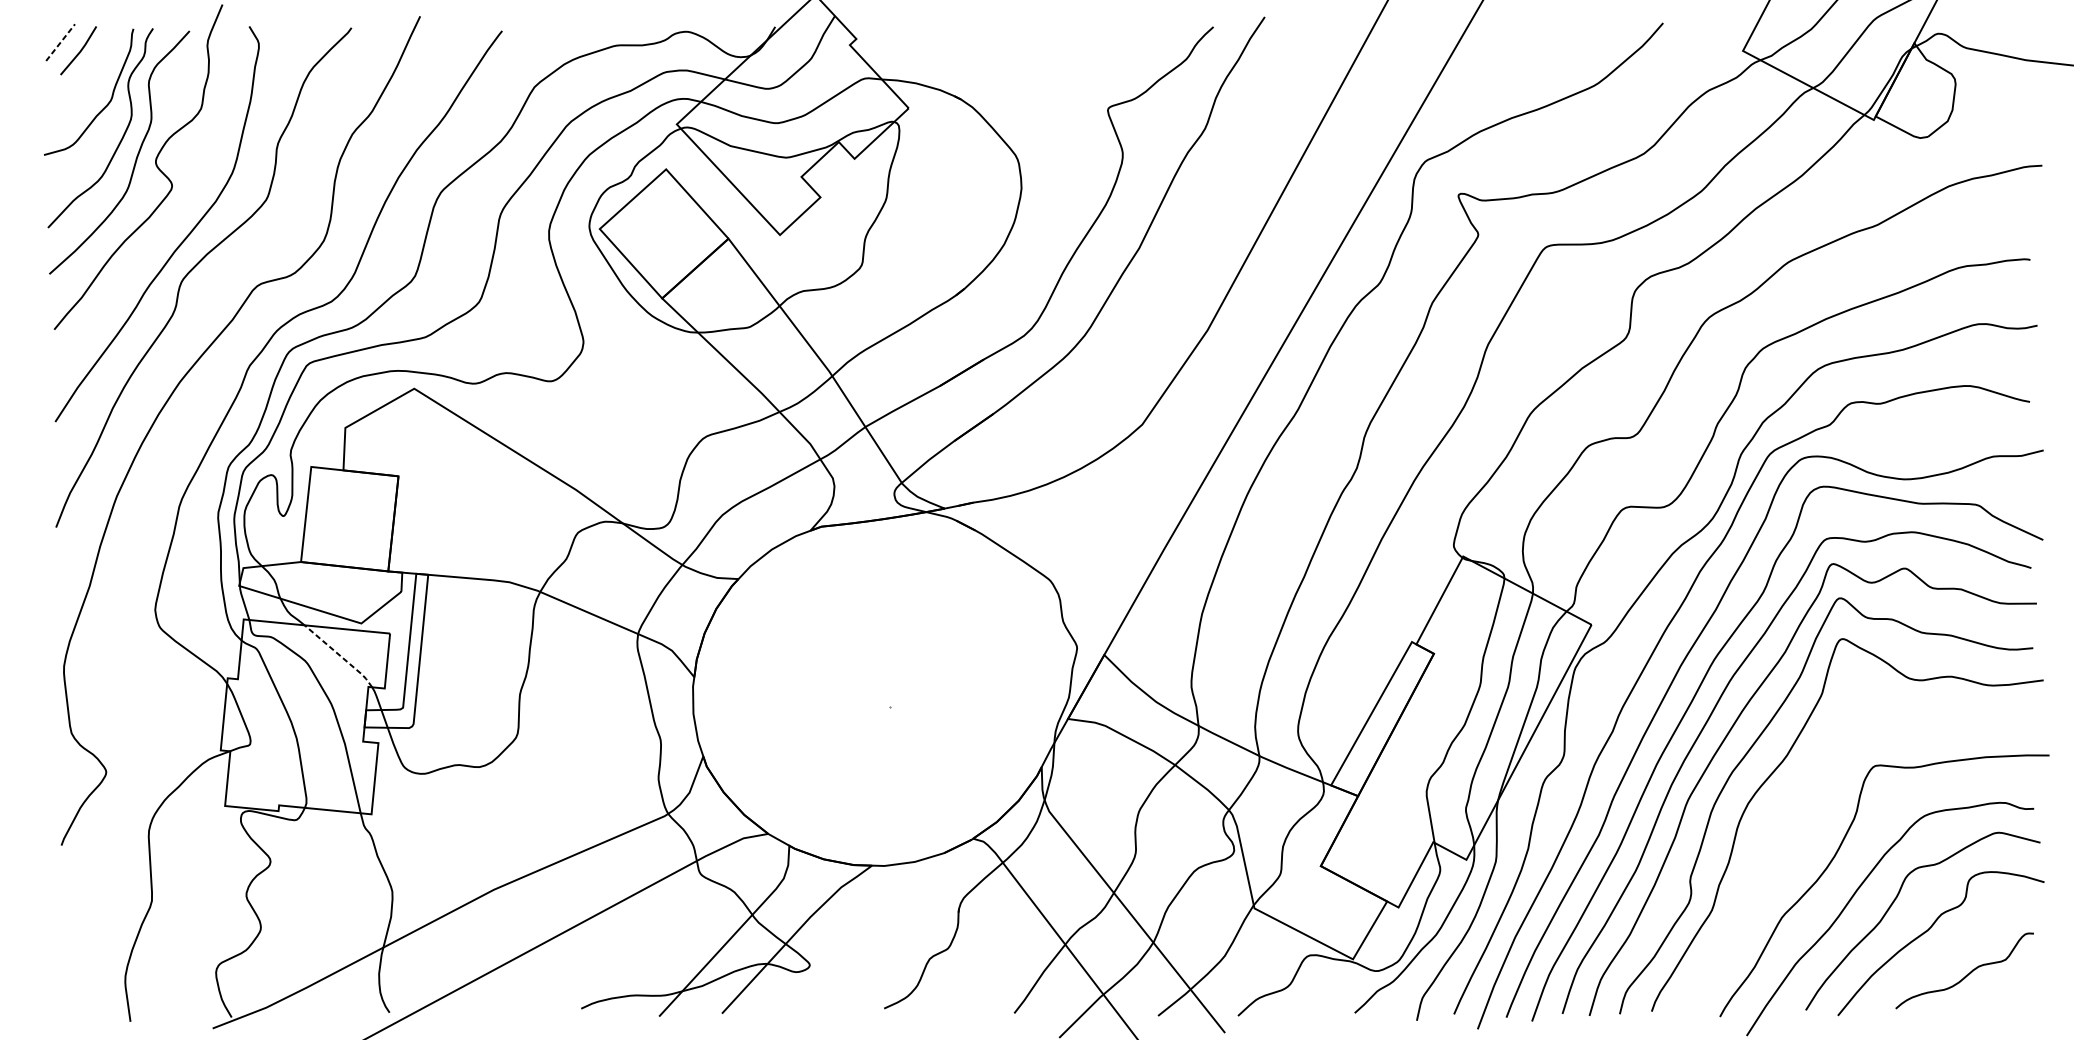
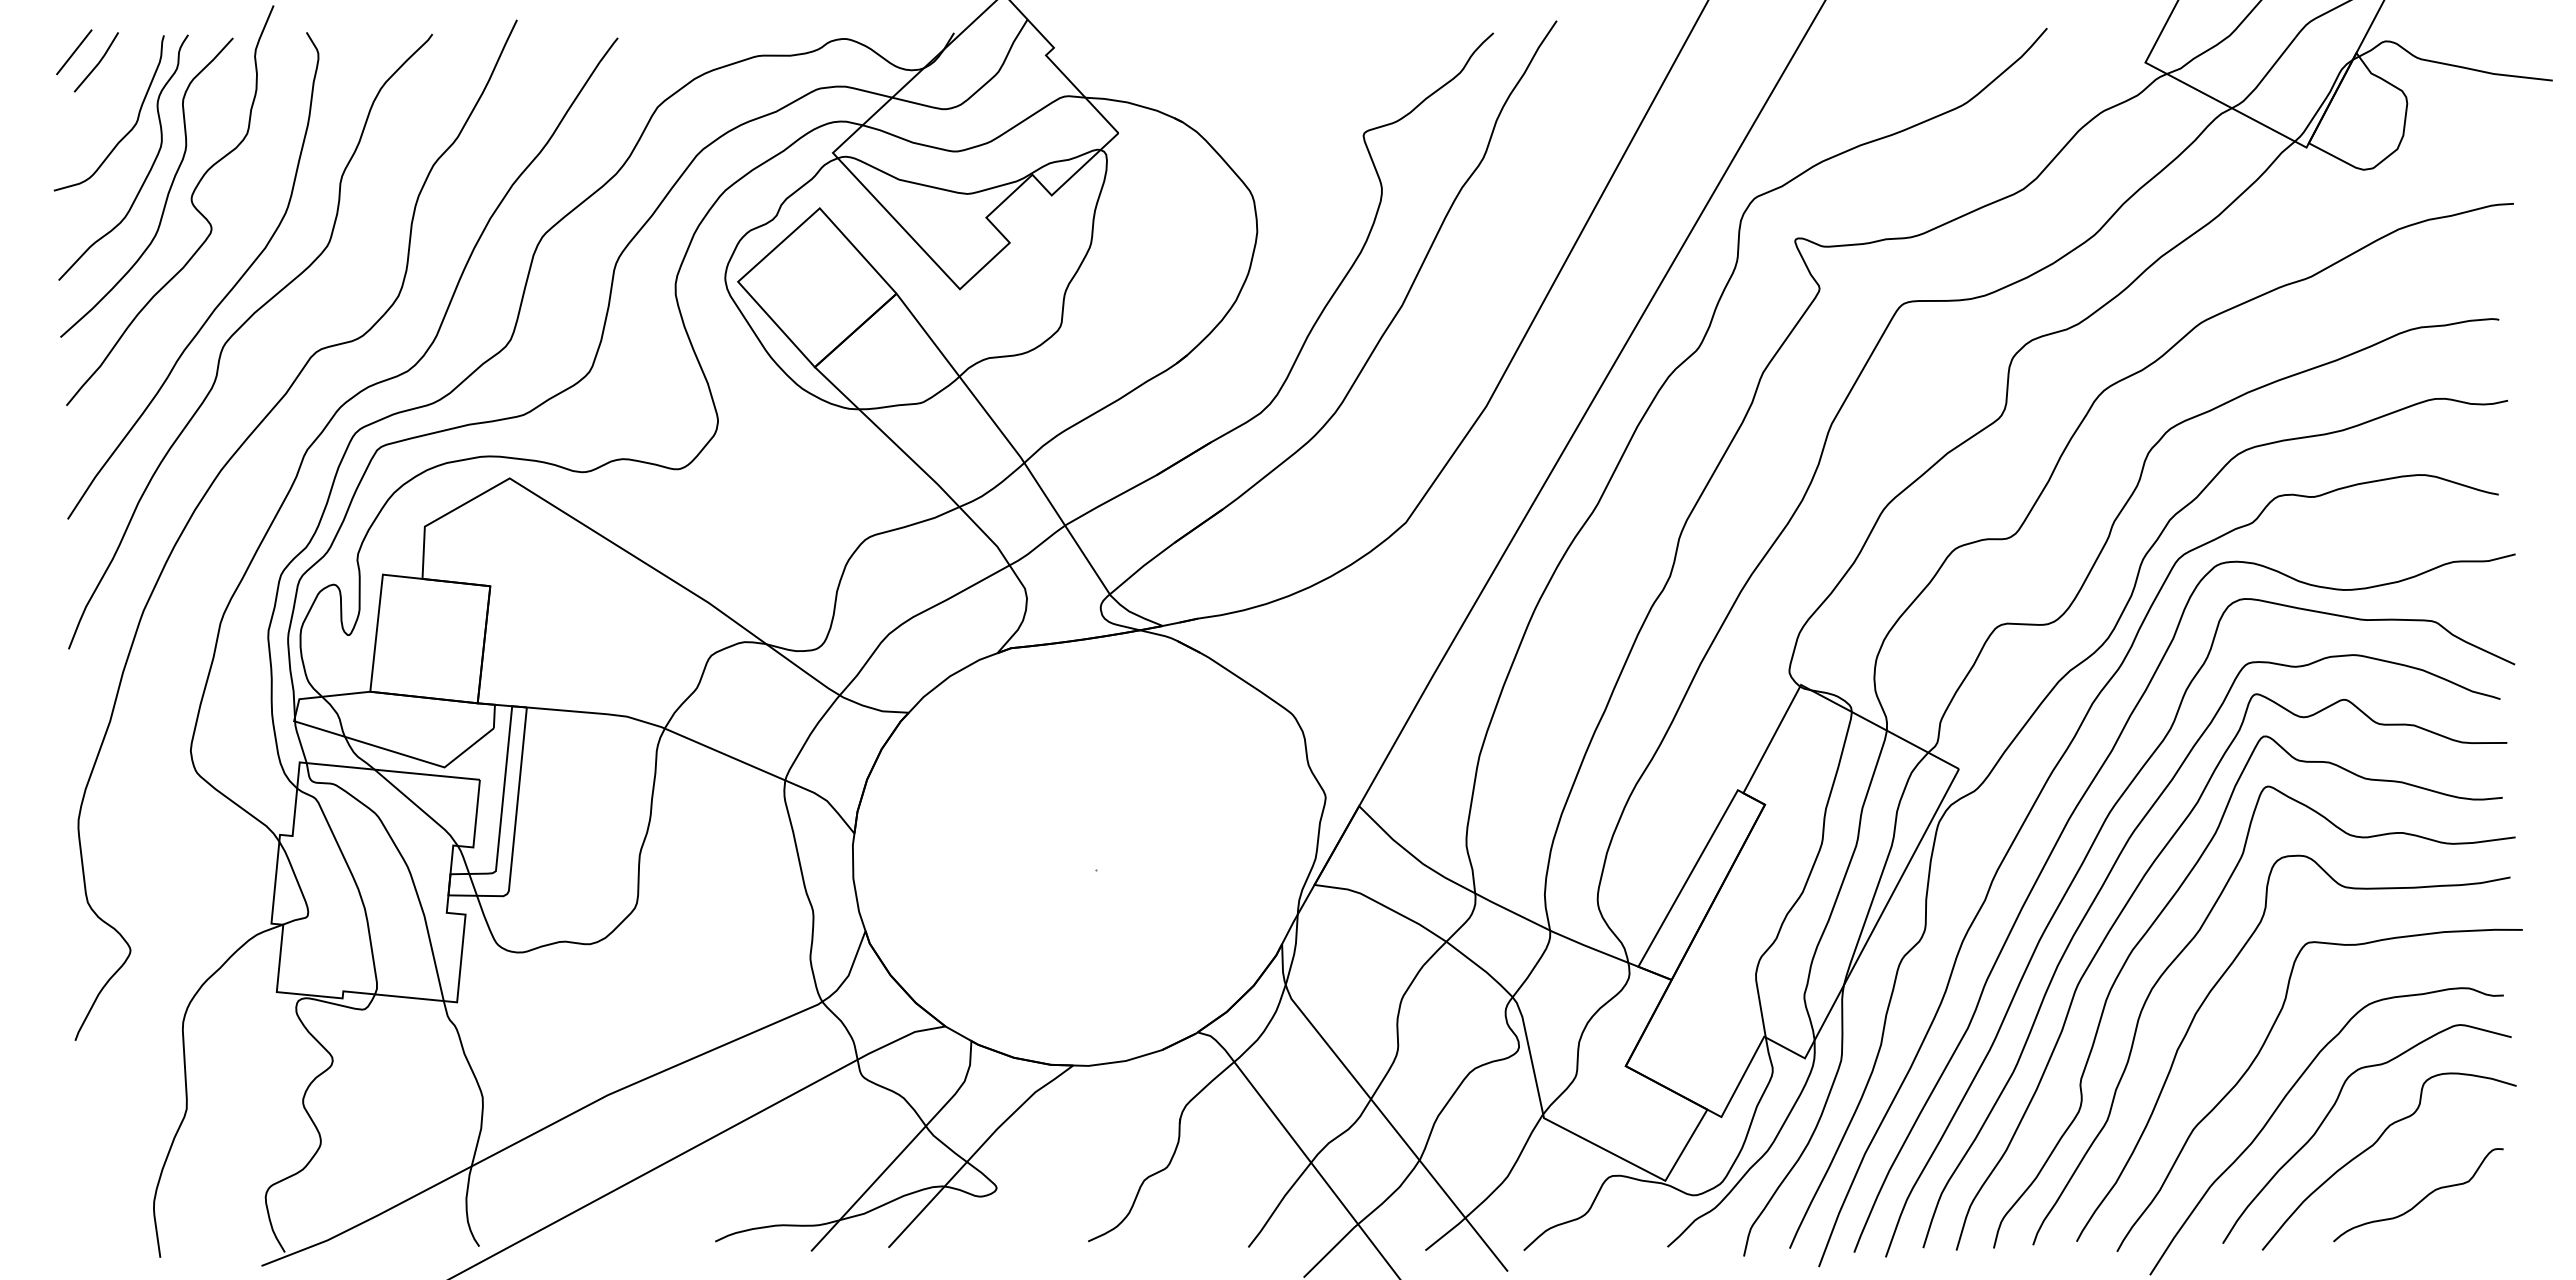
line: (60, 42) -> (74, 52), dashed -> solid
line: (340, 656) -> (418, 807), dashed -> solid
curve: (1798, 803) -> (2213, 989), added

